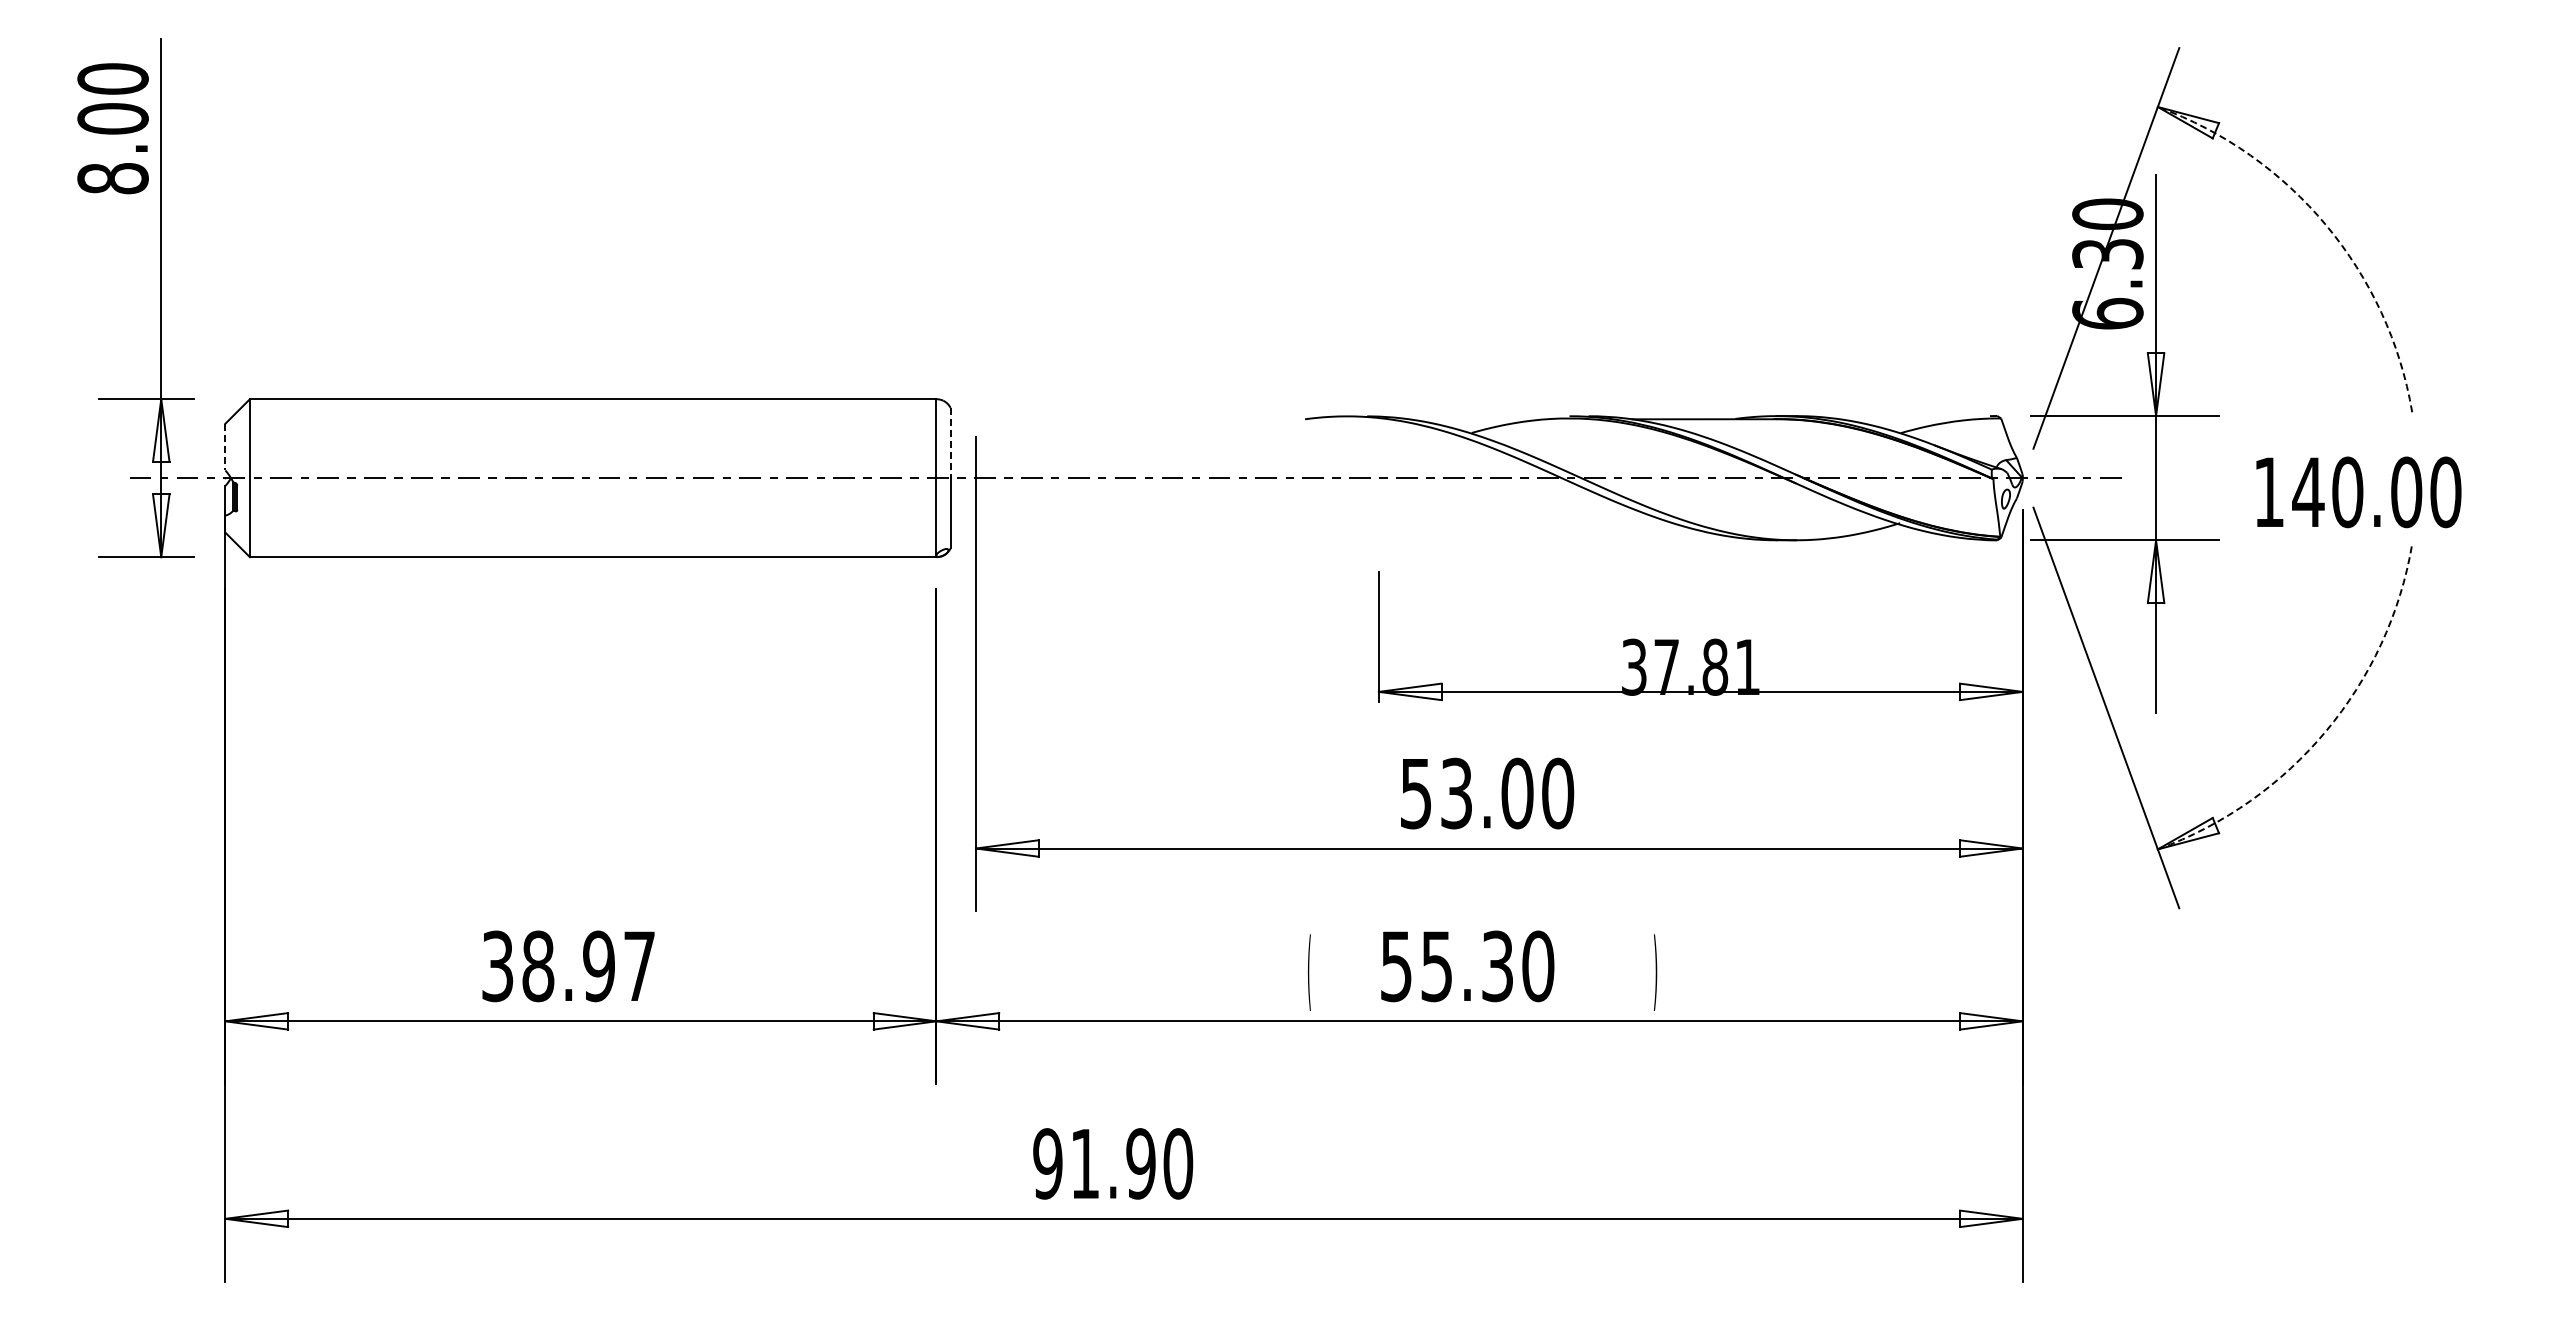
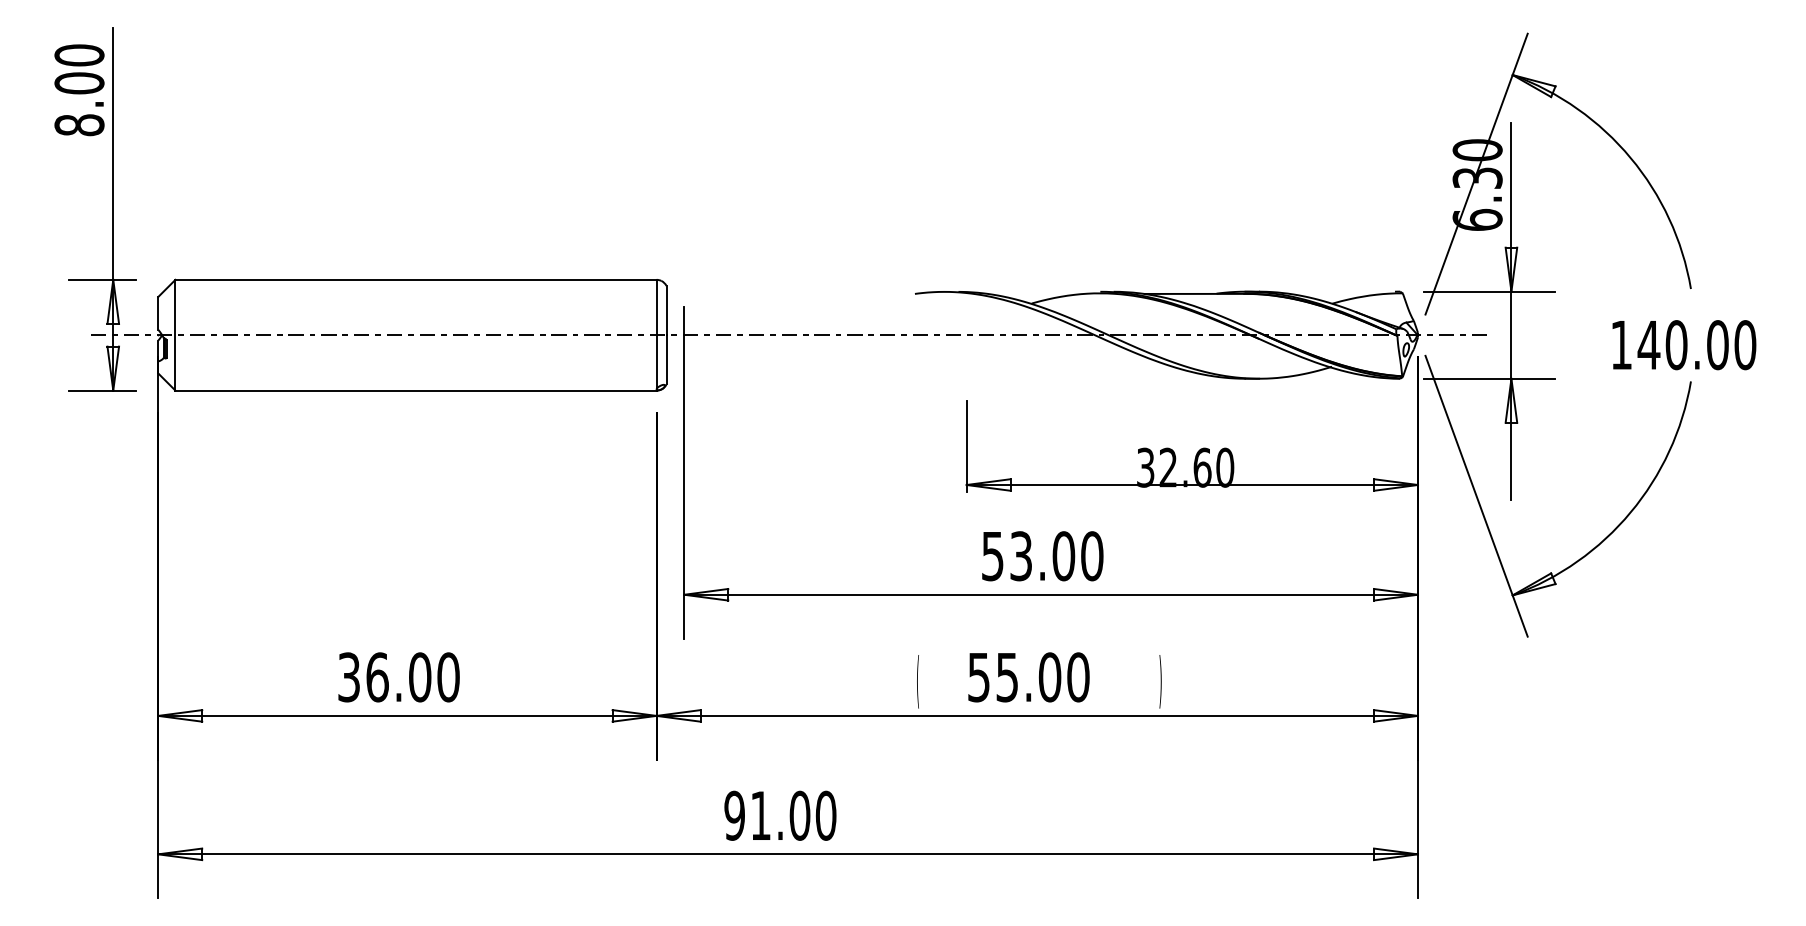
arc: (2326, 225) -> (1630, 158), dashed -> solid
line: (950, 443) -> (666, 310), dashed -> solid
line: (225, 447) -> (158, 313), dashed -> solid
text: (2358, 492) -> (1684, 345), moved
text: (1707, 666) -> (1197, 467), 37.81 -> 32.60
arc: (2326, 731) -> (1630, 512), dashed -> solid
text: (588, 966) -> (412, 677), 38.97 -> 36.00
text: (1497, 966) -> (1049, 677), 55.30 -> 55.00
text: (1140, 1163) -> (799, 815), 91.90 -> 91.00

